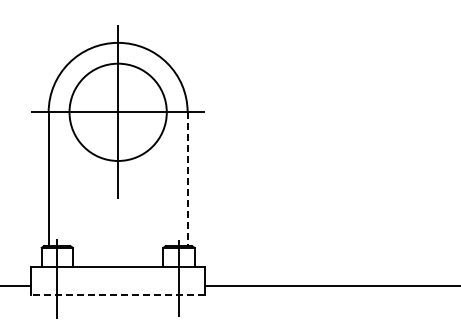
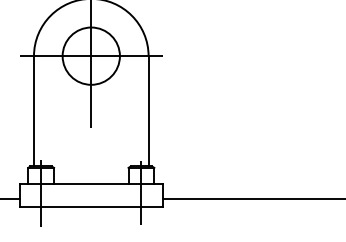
circle: (117, 112) -> (90, 56), size x0.71
line: (187, 179) -> (148, 111), dashed -> solid
line: (118, 294) -> (91, 206), dashed -> solid

